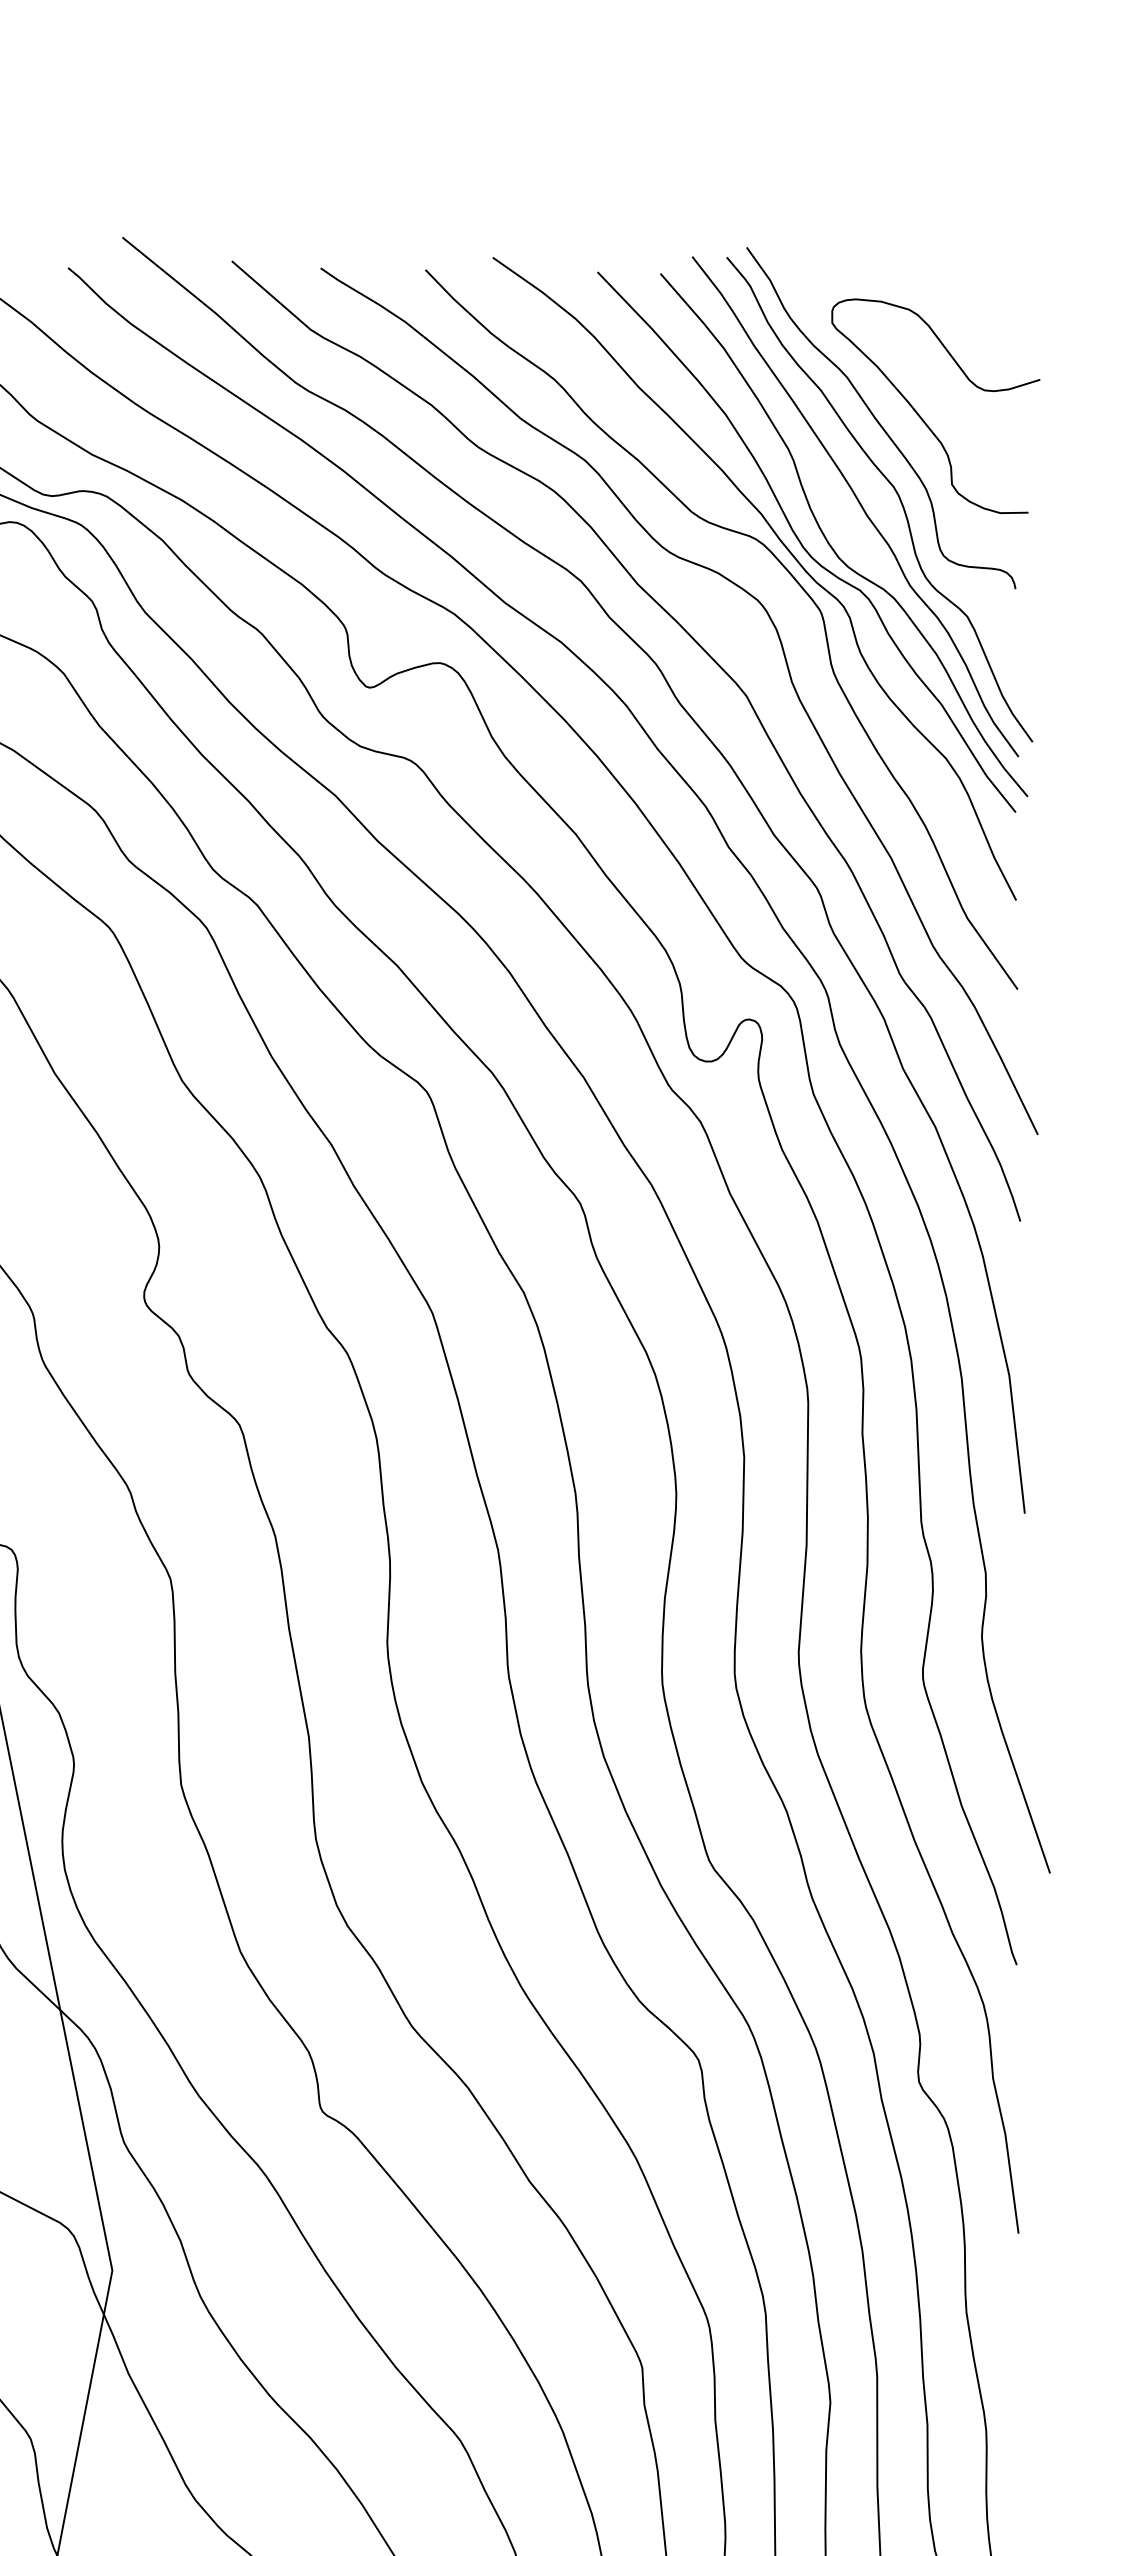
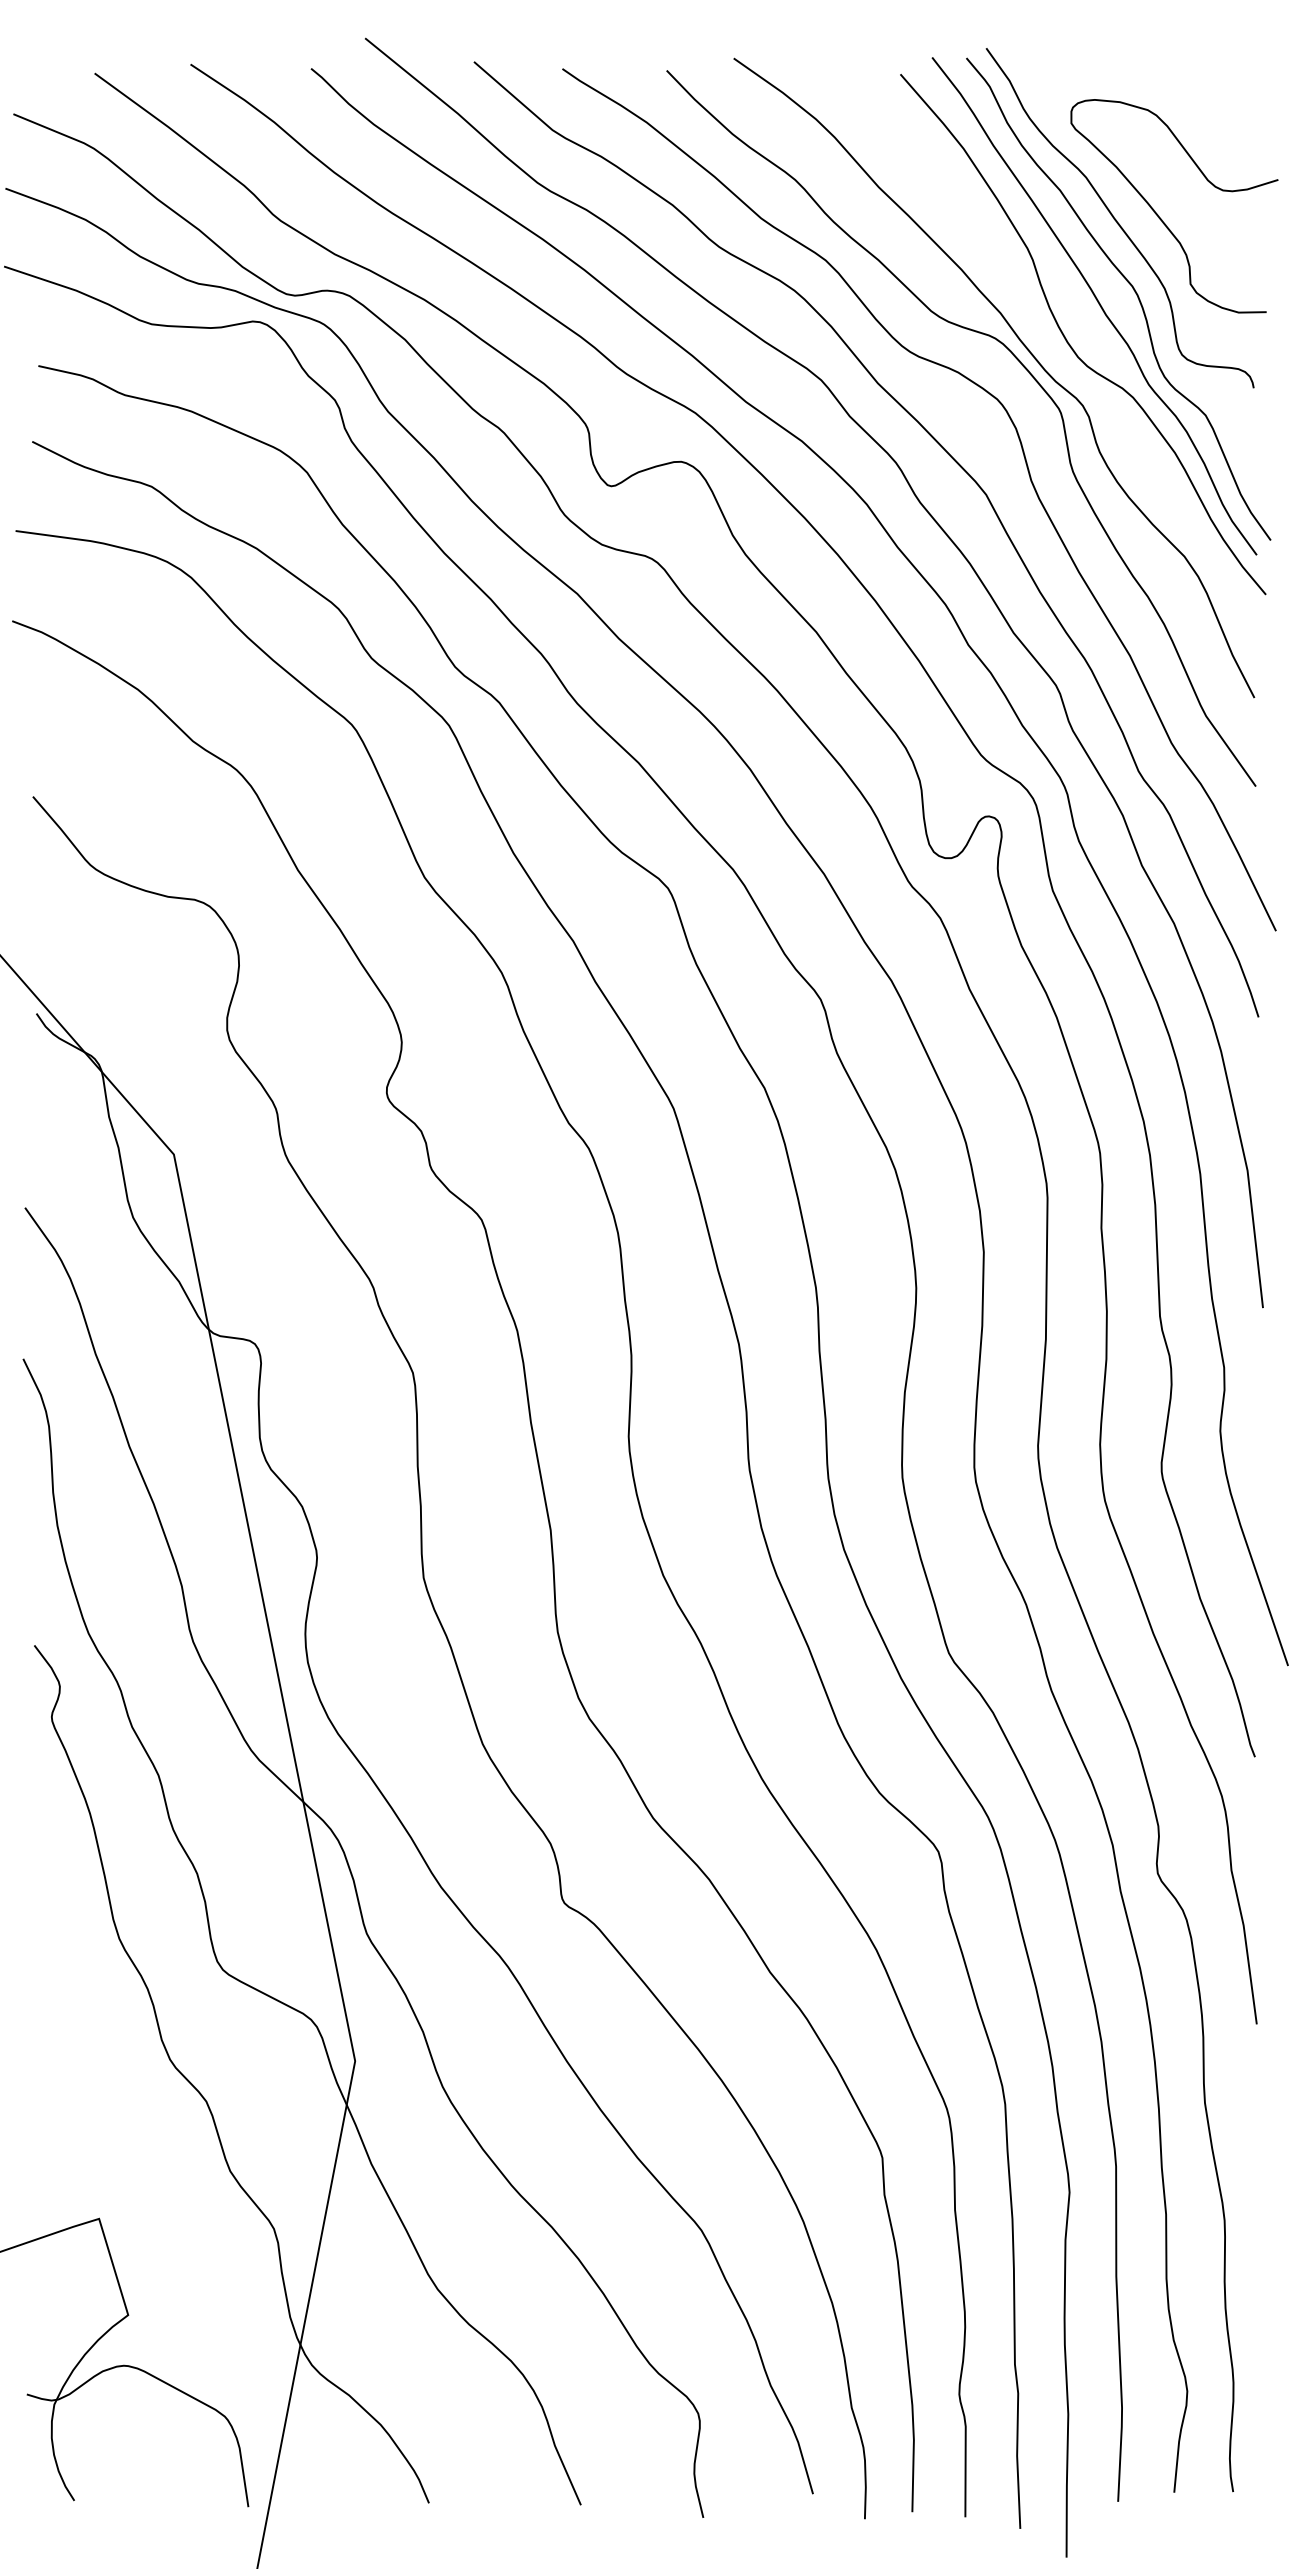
curve: (802, 543) -> (1041, 342), removed

